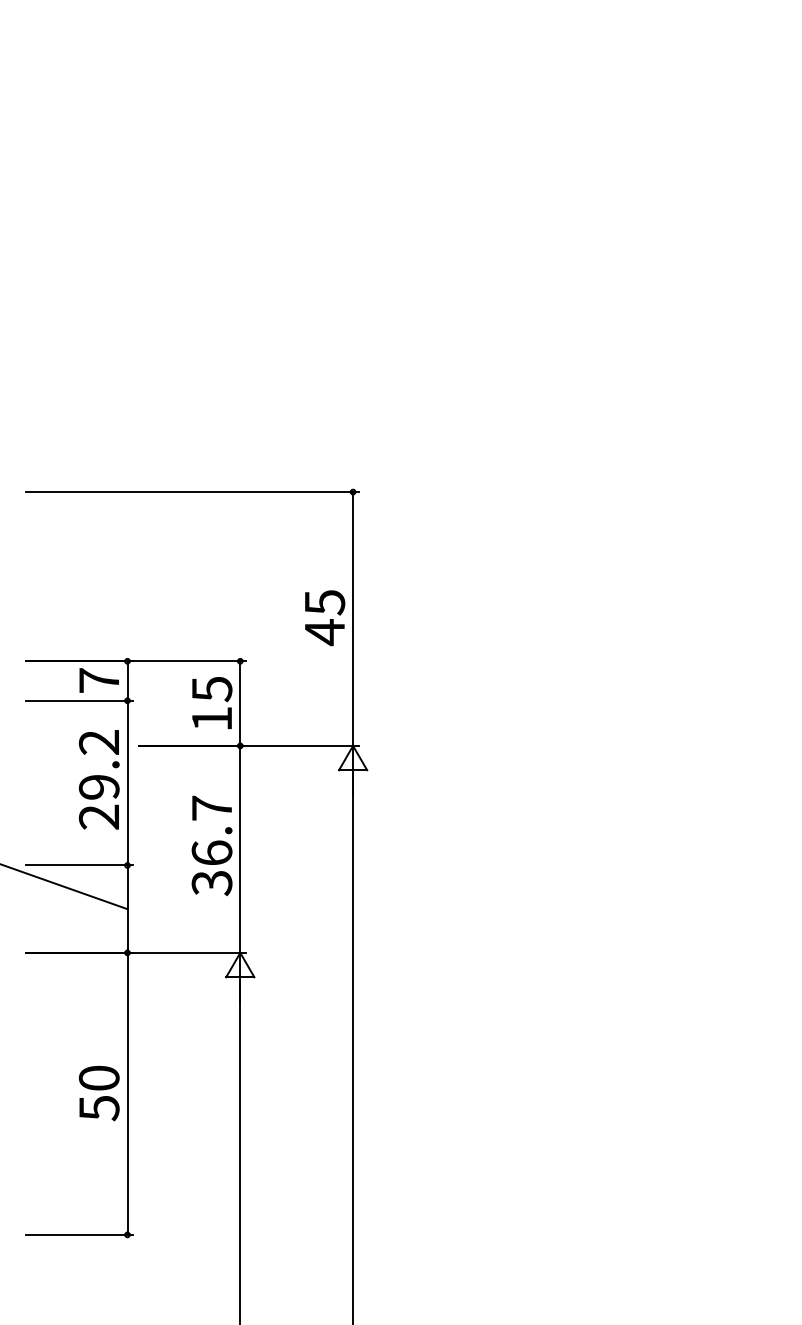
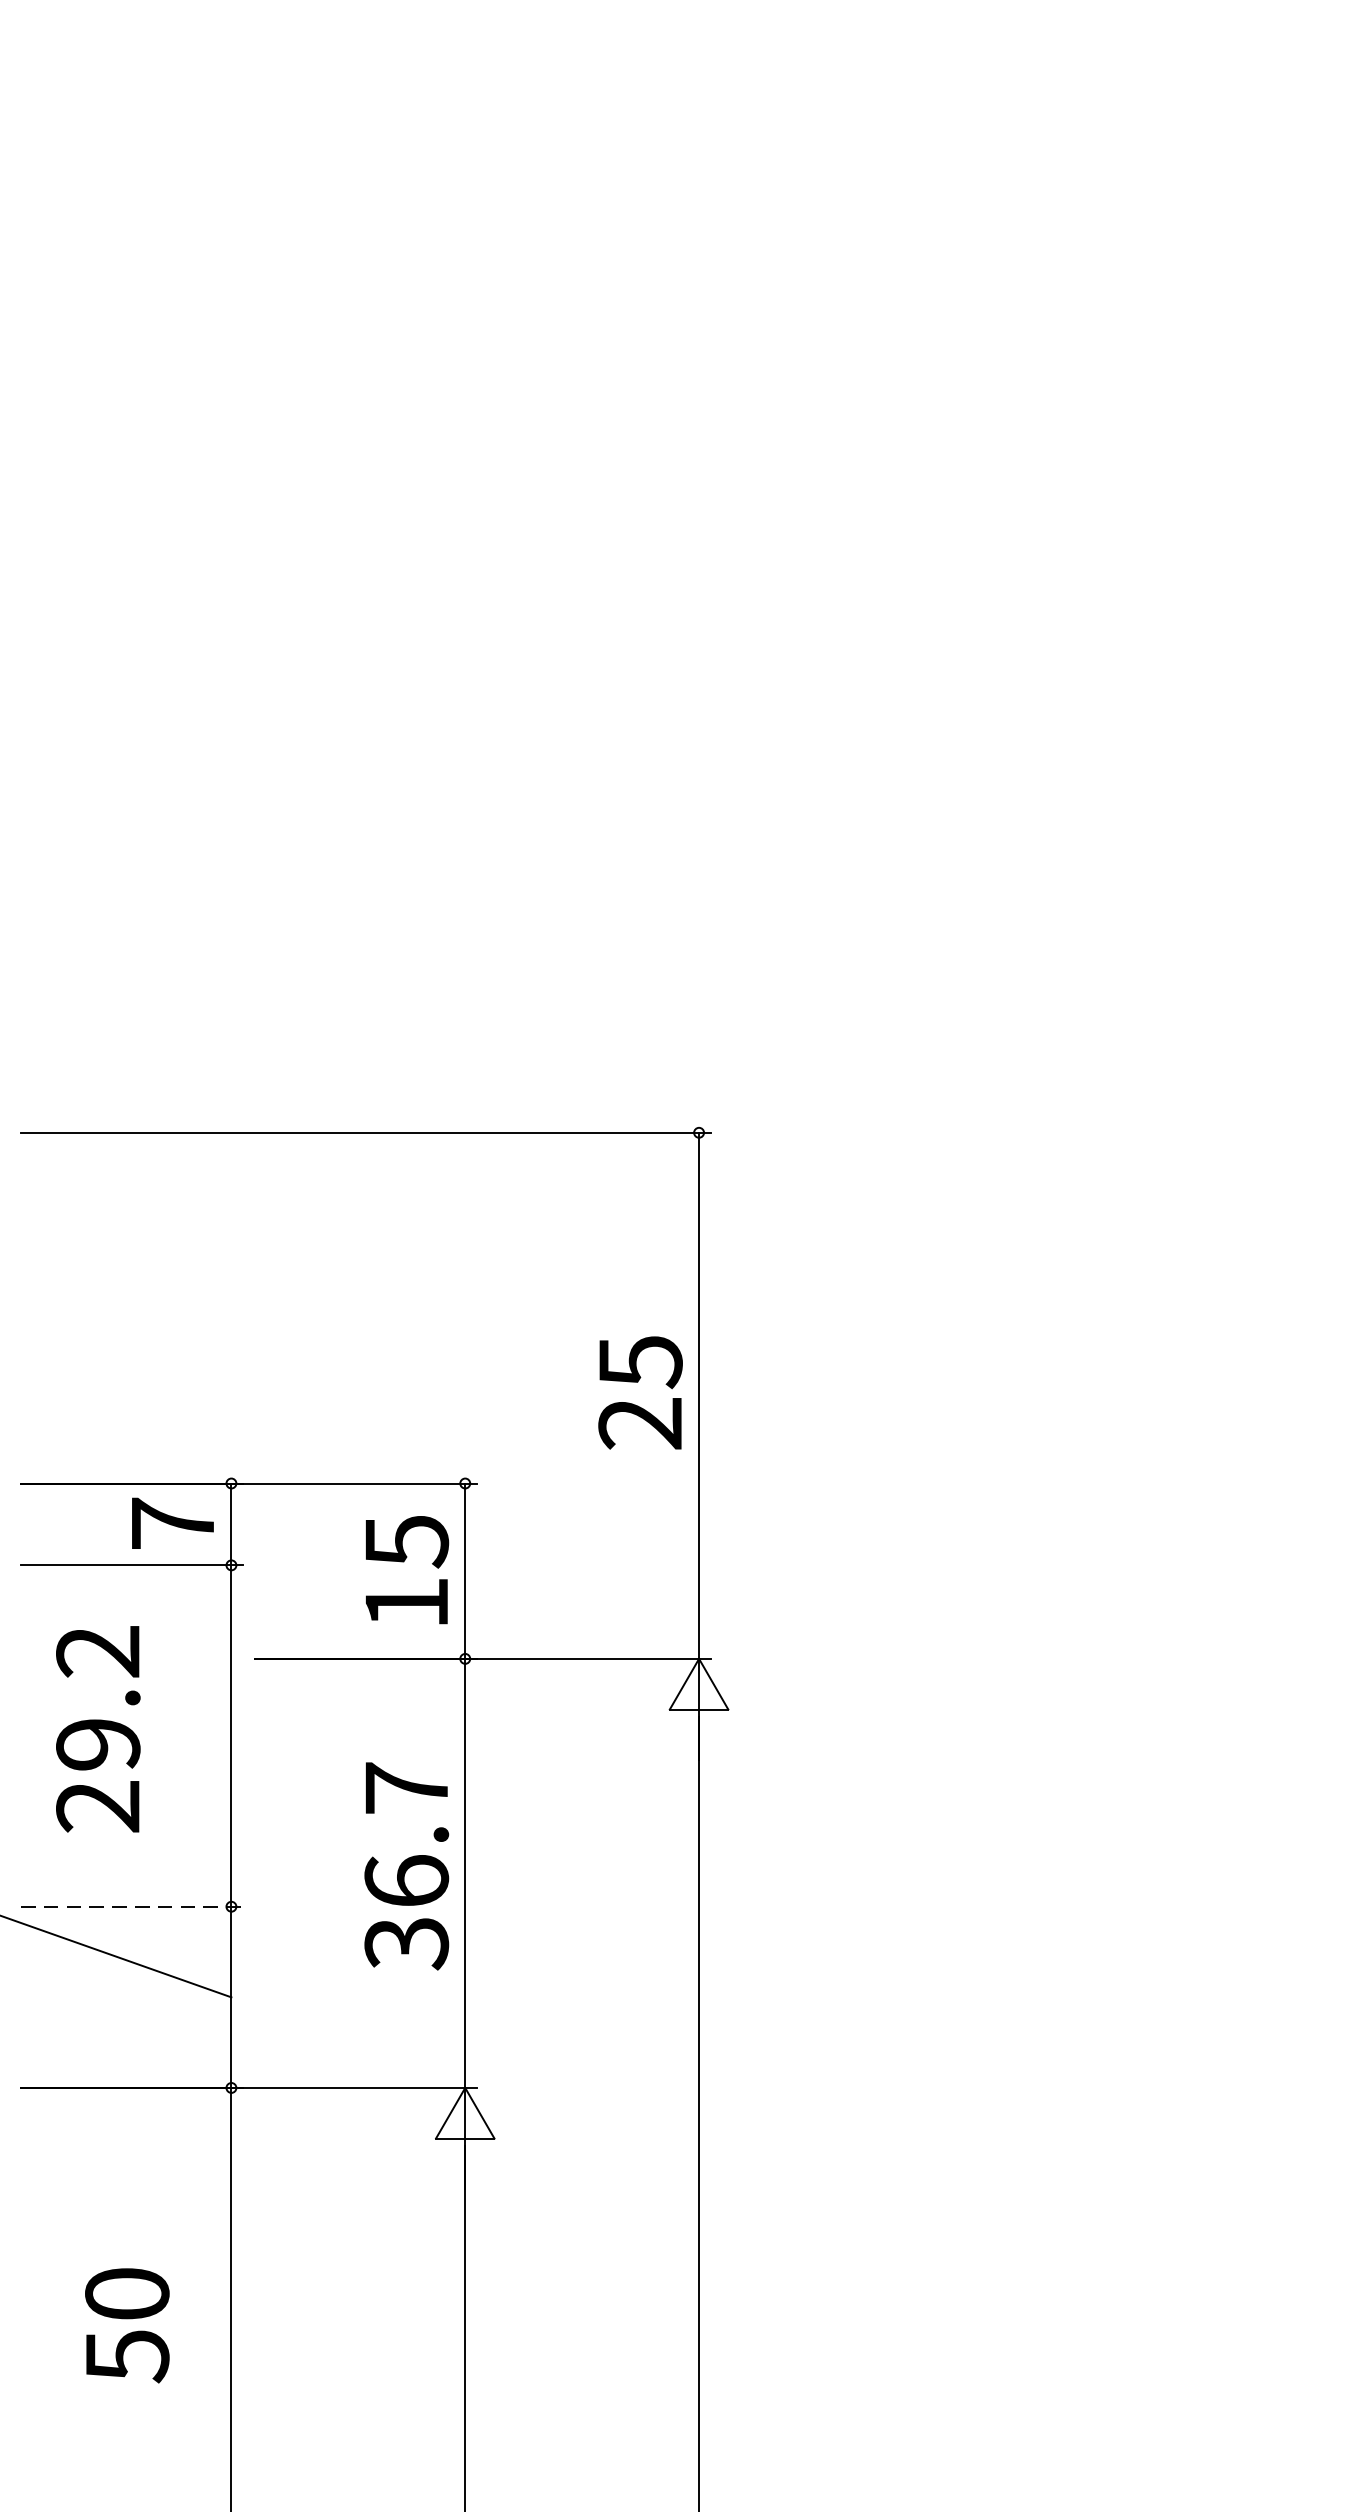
text: (324, 632) -> (639, 1423), 45 -> 25
text: (98, 779) -> (96, 1728), moved
line: (79, 865) -> (131, 1906), solid -> dashed
text: (99, 1093) -> (127, 2325), moved

